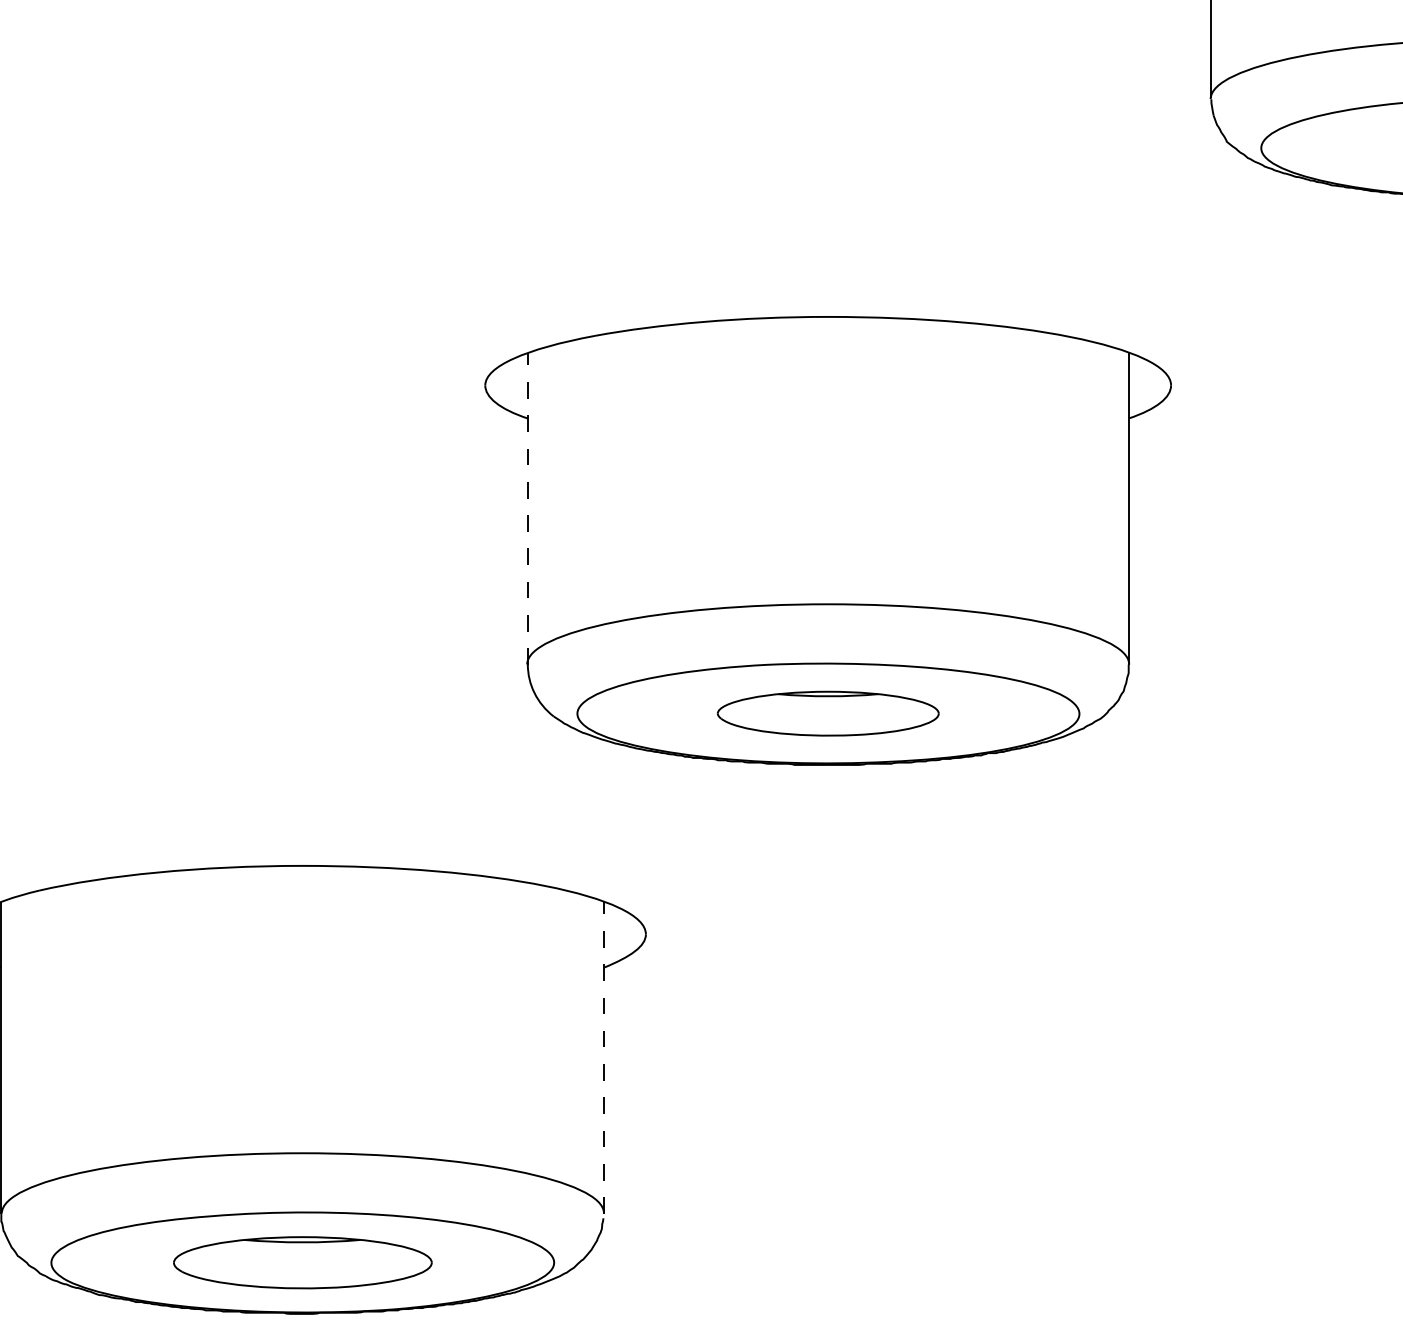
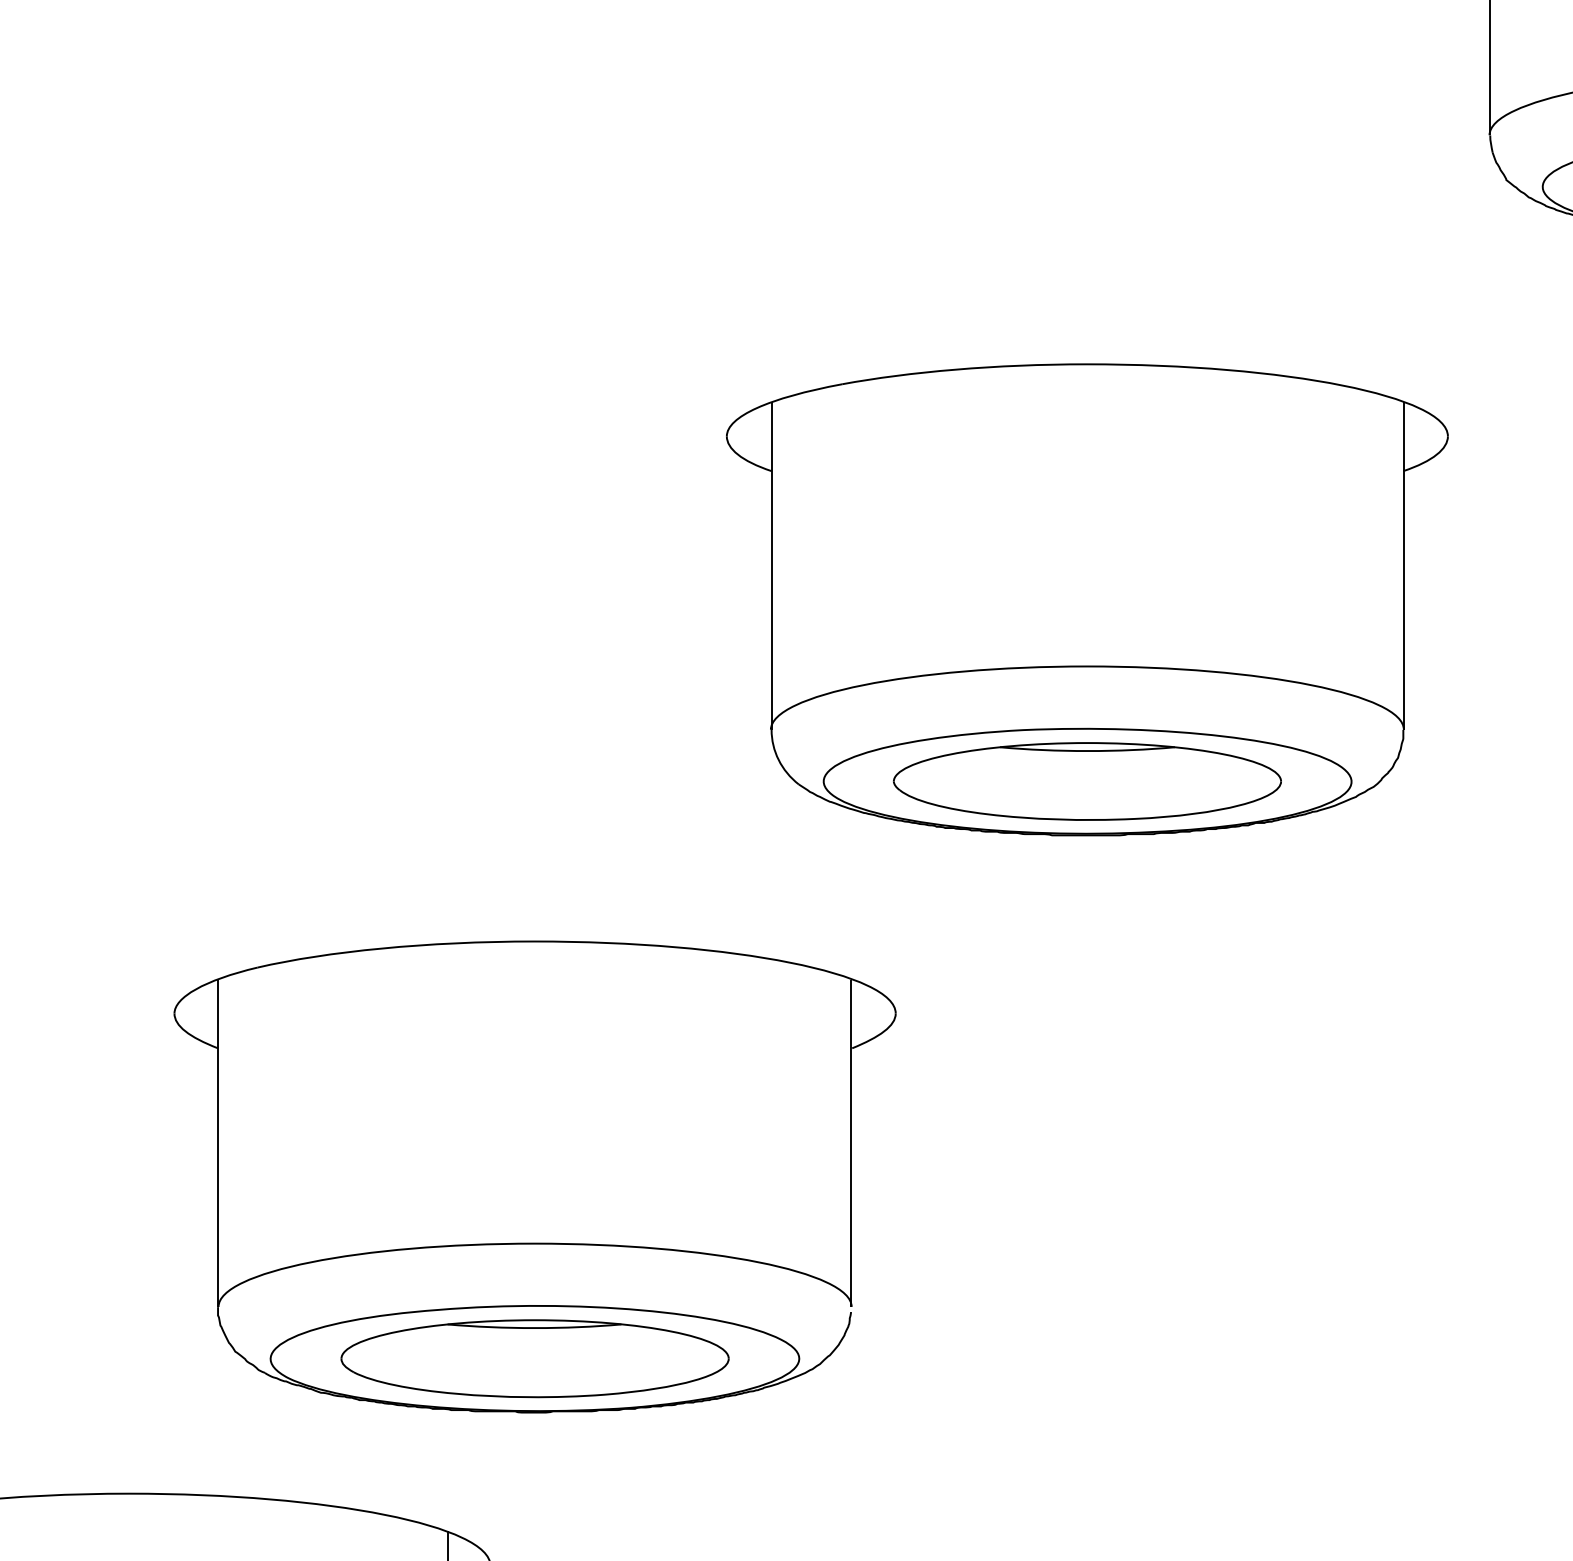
line: (527, 509) -> (771, 566), dashed -> solid
part: (828, 713) -> (1087, 781), size x1.67
line: (603, 1057) -> (851, 1143), dashed -> solid
part: (302, 1262) -> (534, 1358), size x1.43

